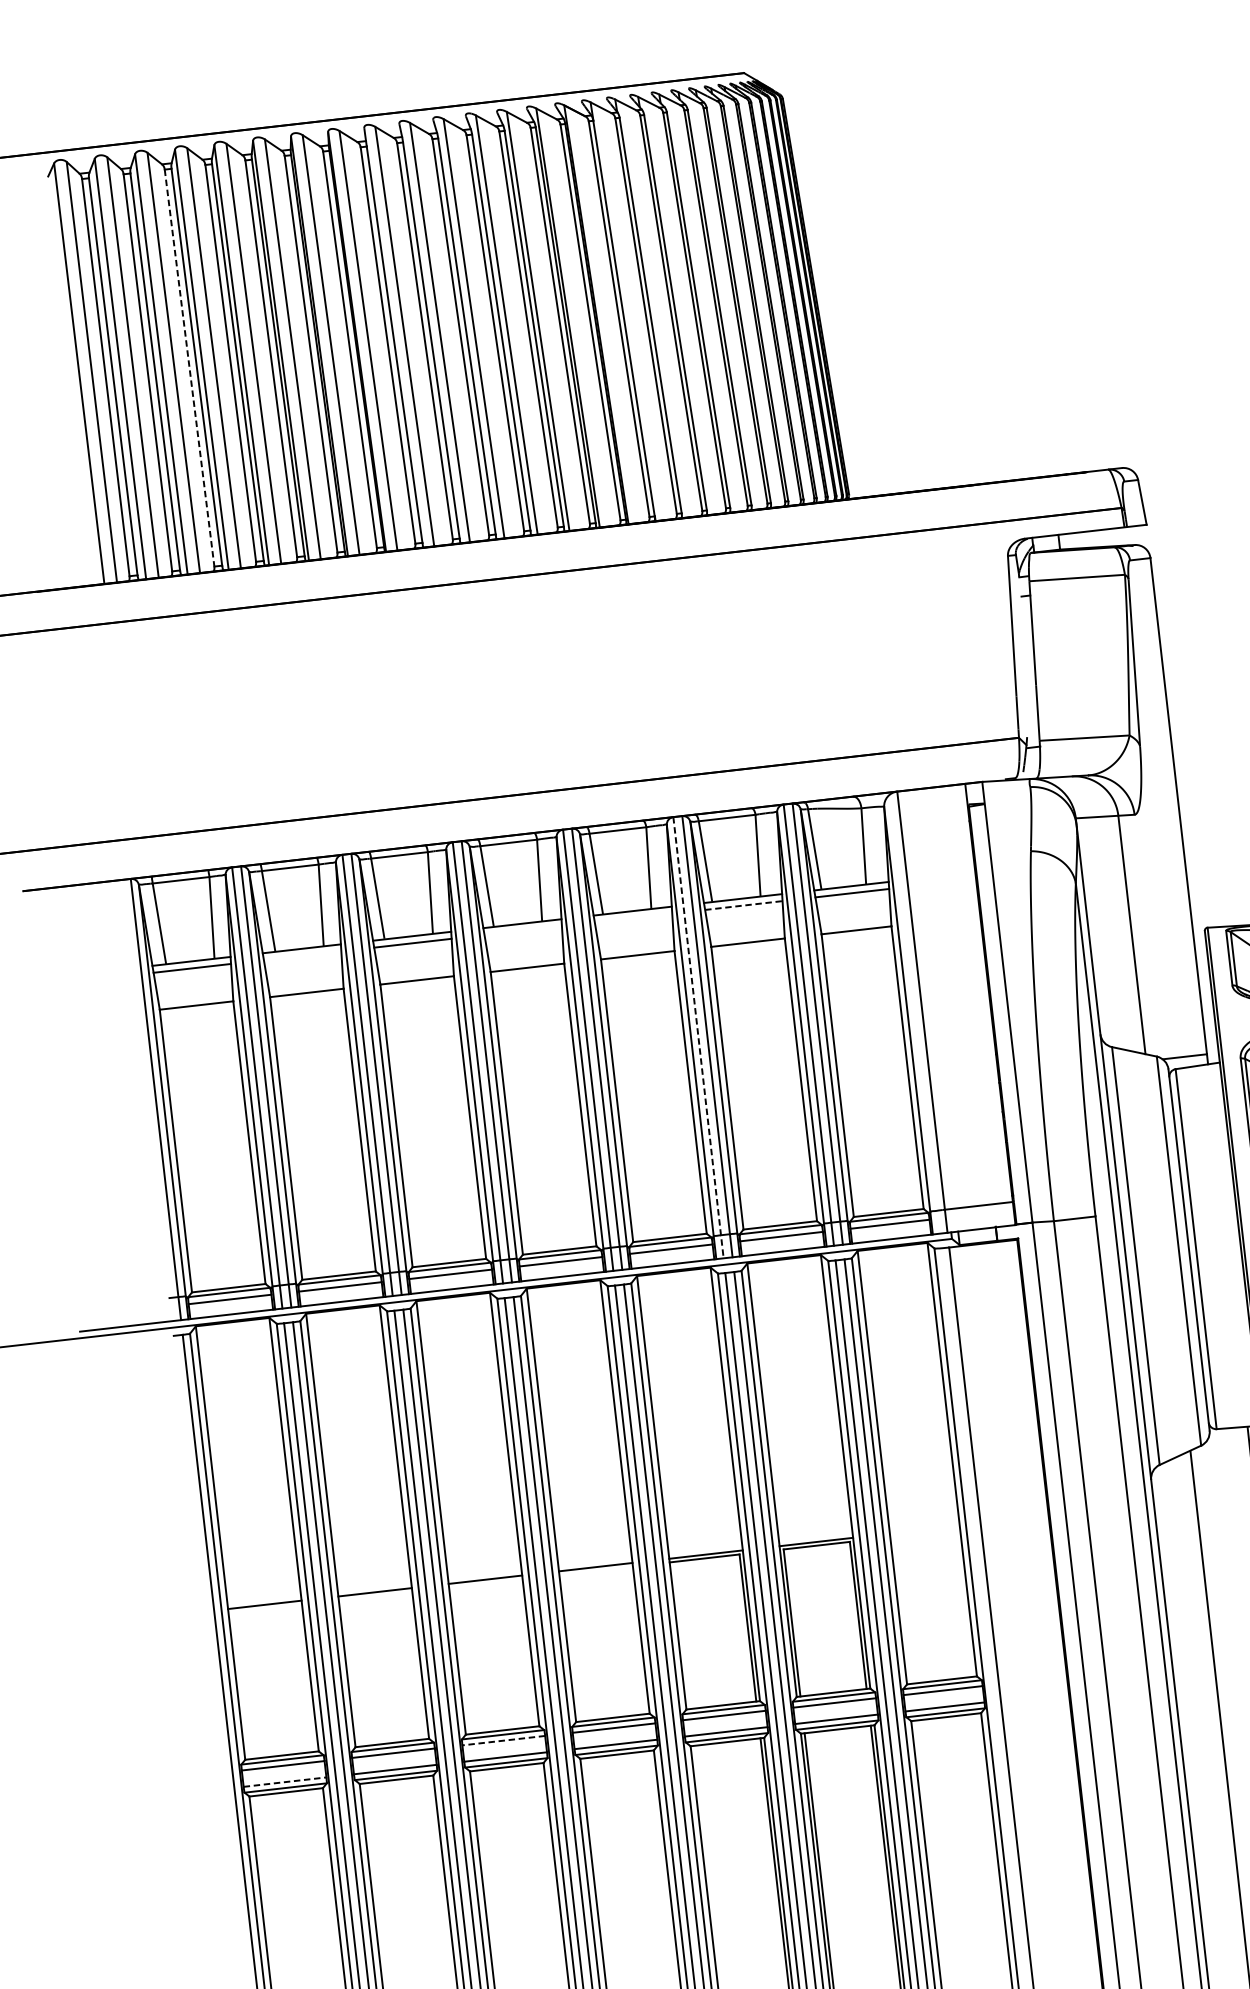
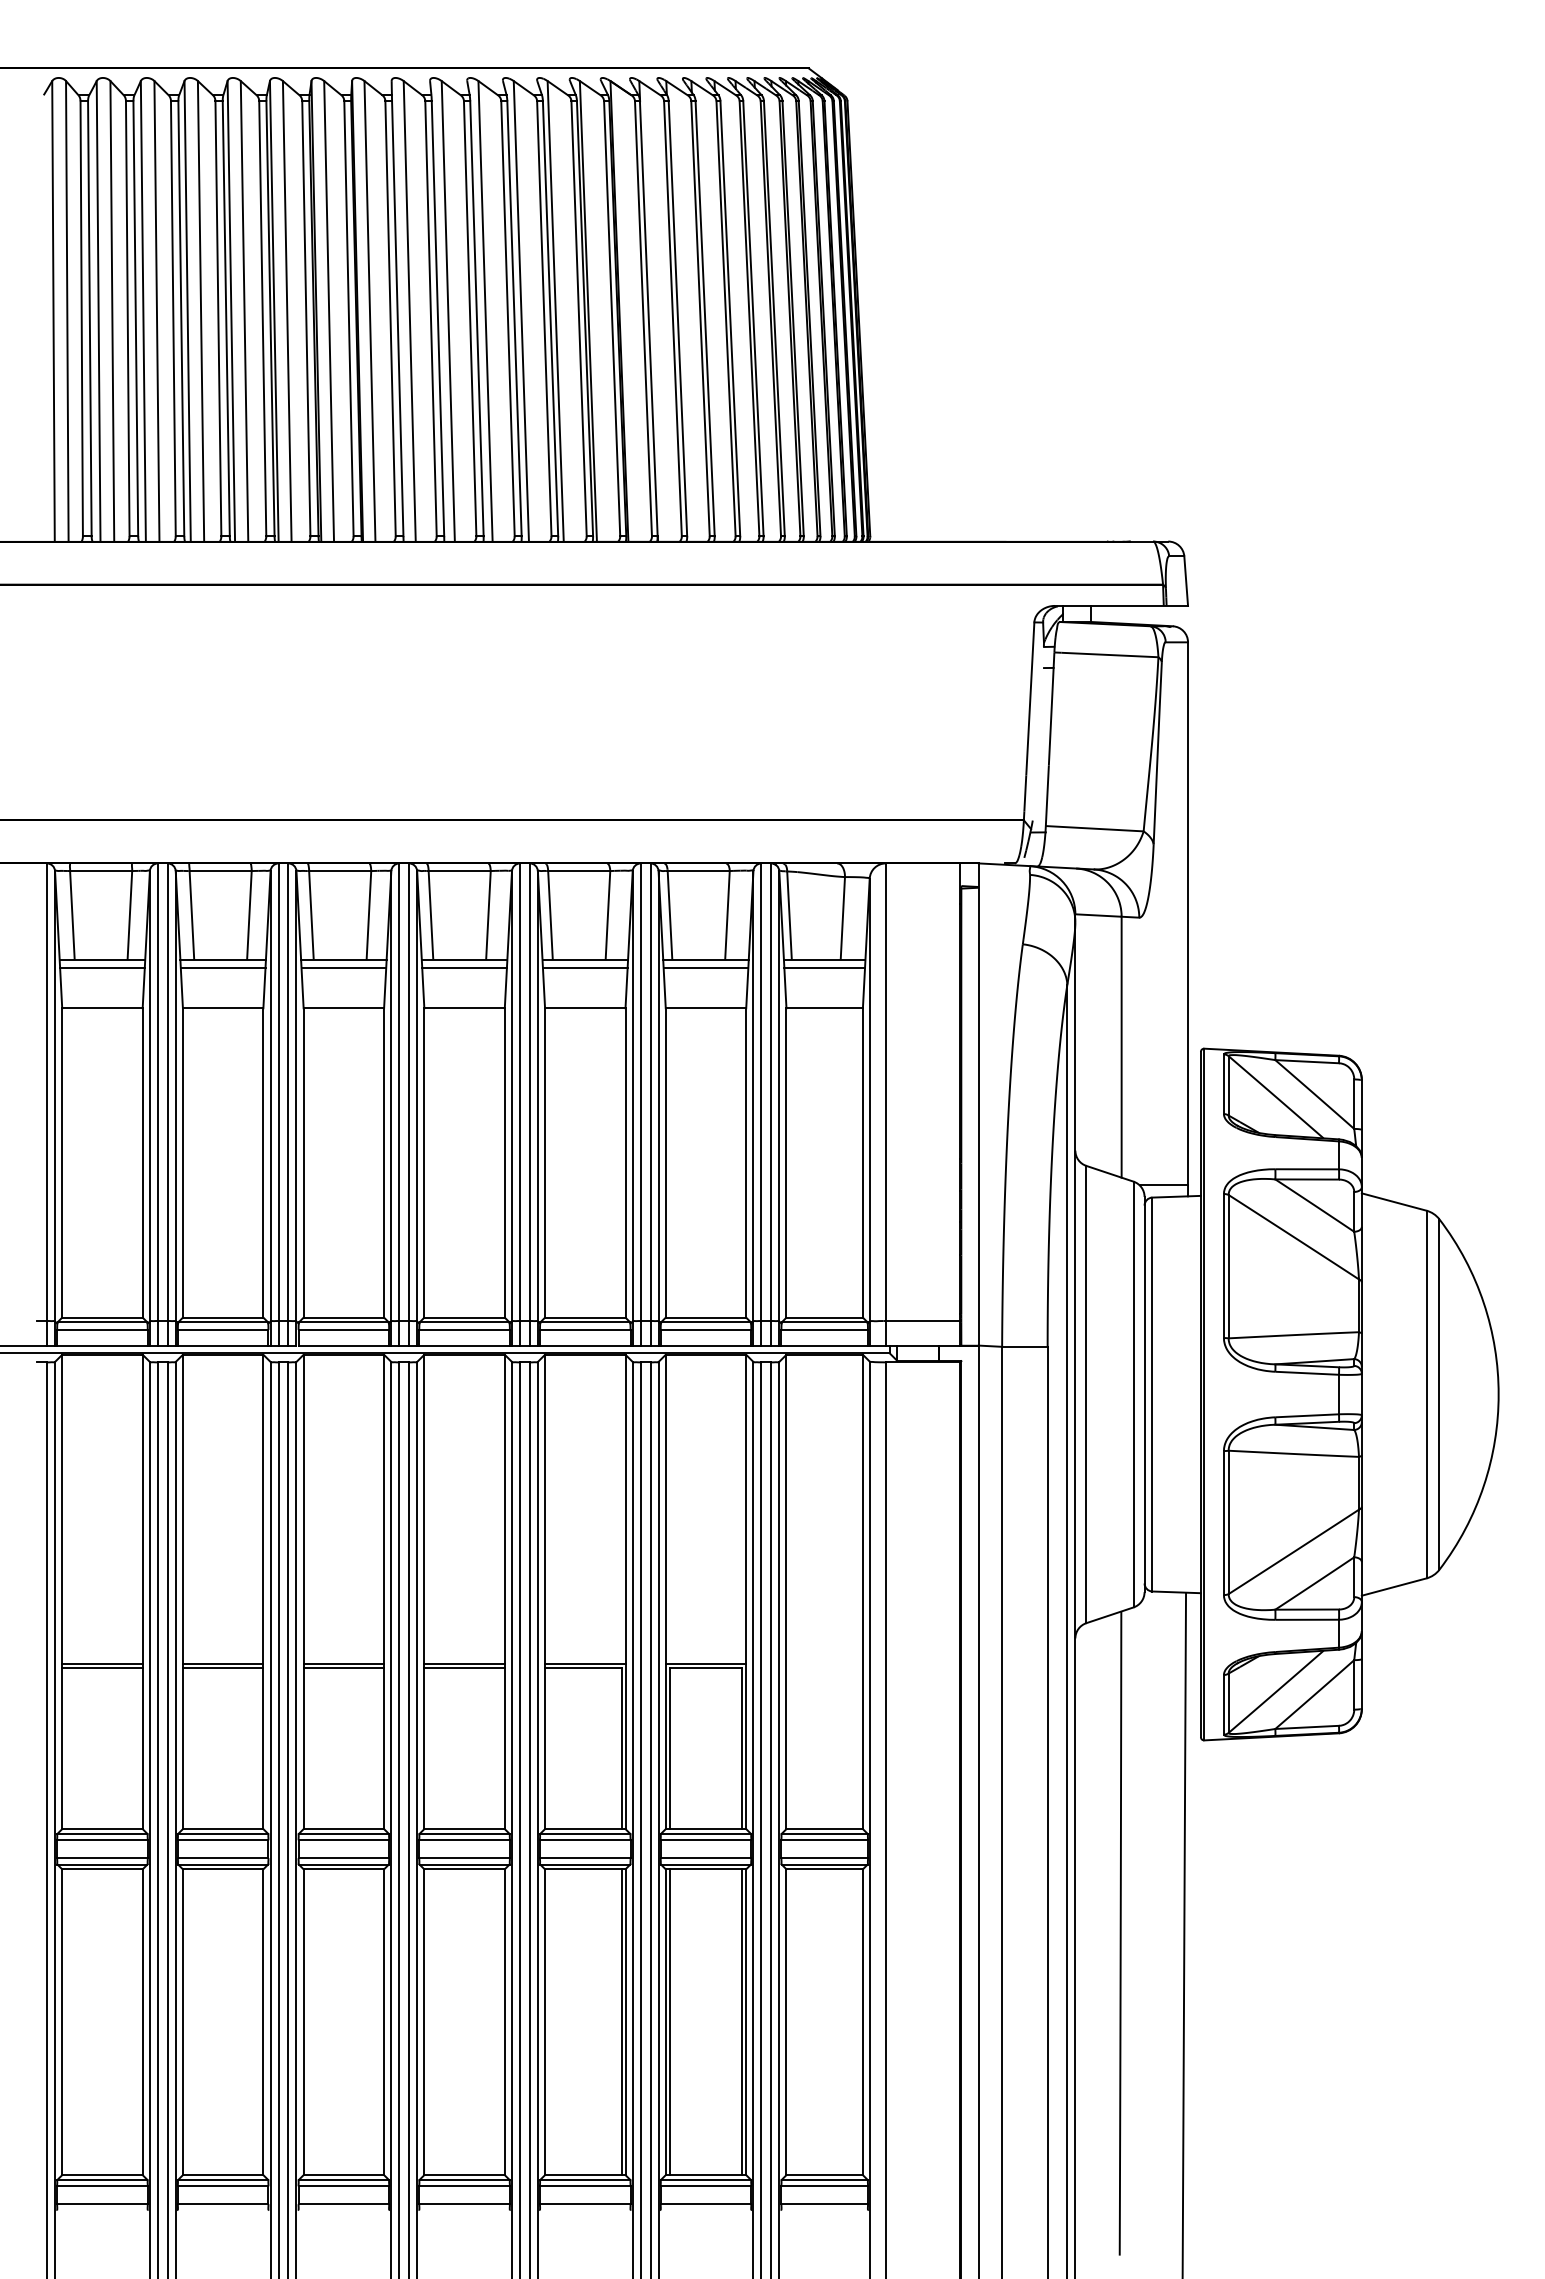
line: (189, 368) -> (173, 319), dashed -> solid
line: (744, 905) -> (706, 967), dashed -> solid
line: (632, 918) -> (584, 967), added
line: (523, 930) -> (464, 967), added
line: (302, 955) -> (222, 967), added
line: (698, 1038) -> (640, 1105), dashed -> solid
line: (596, 1571) -> (464, 1668), added
line: (485, 1583) -> (343, 1668), added
line: (374, 1596) -> (222, 1668), added
line: (265, 1608) -> (102, 1668), added
line: (503, 1740) -> (343, 1840), dashed -> solid
line: (285, 1782) -> (102, 1858), dashed -> solid

